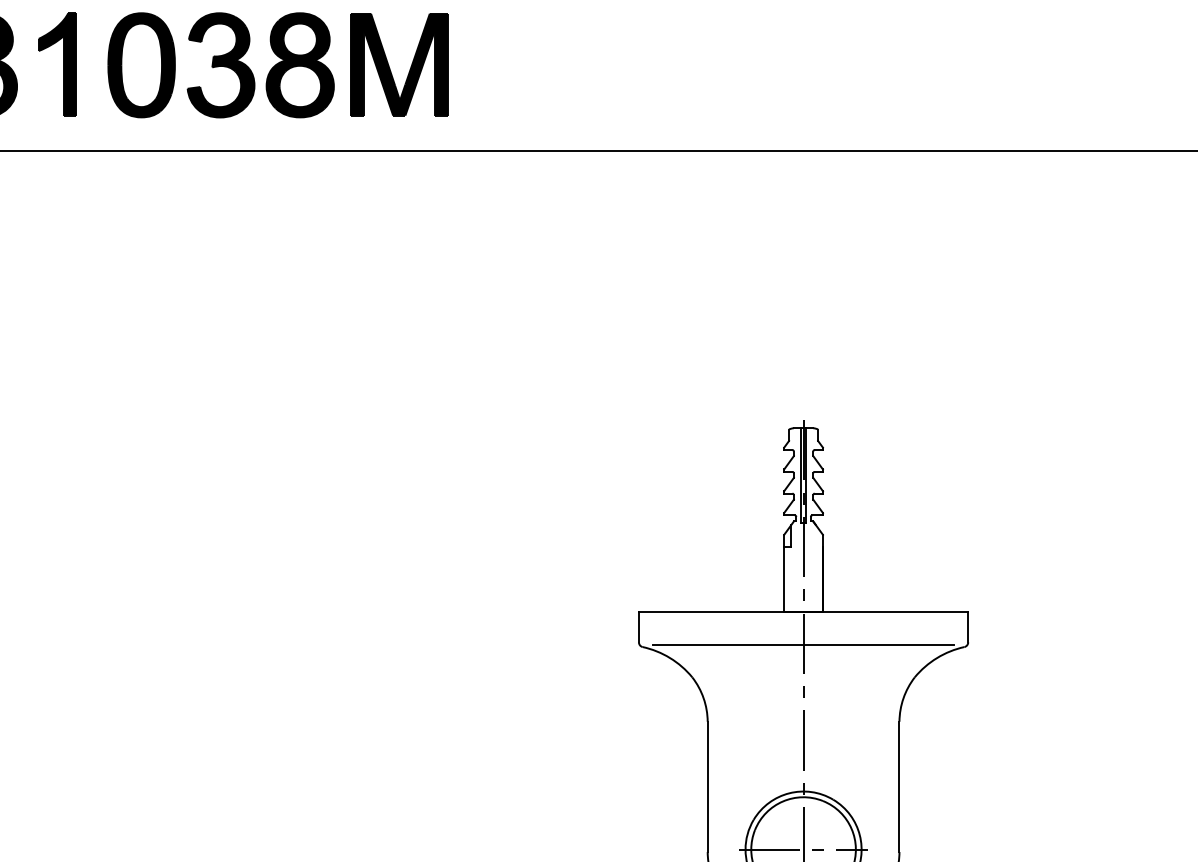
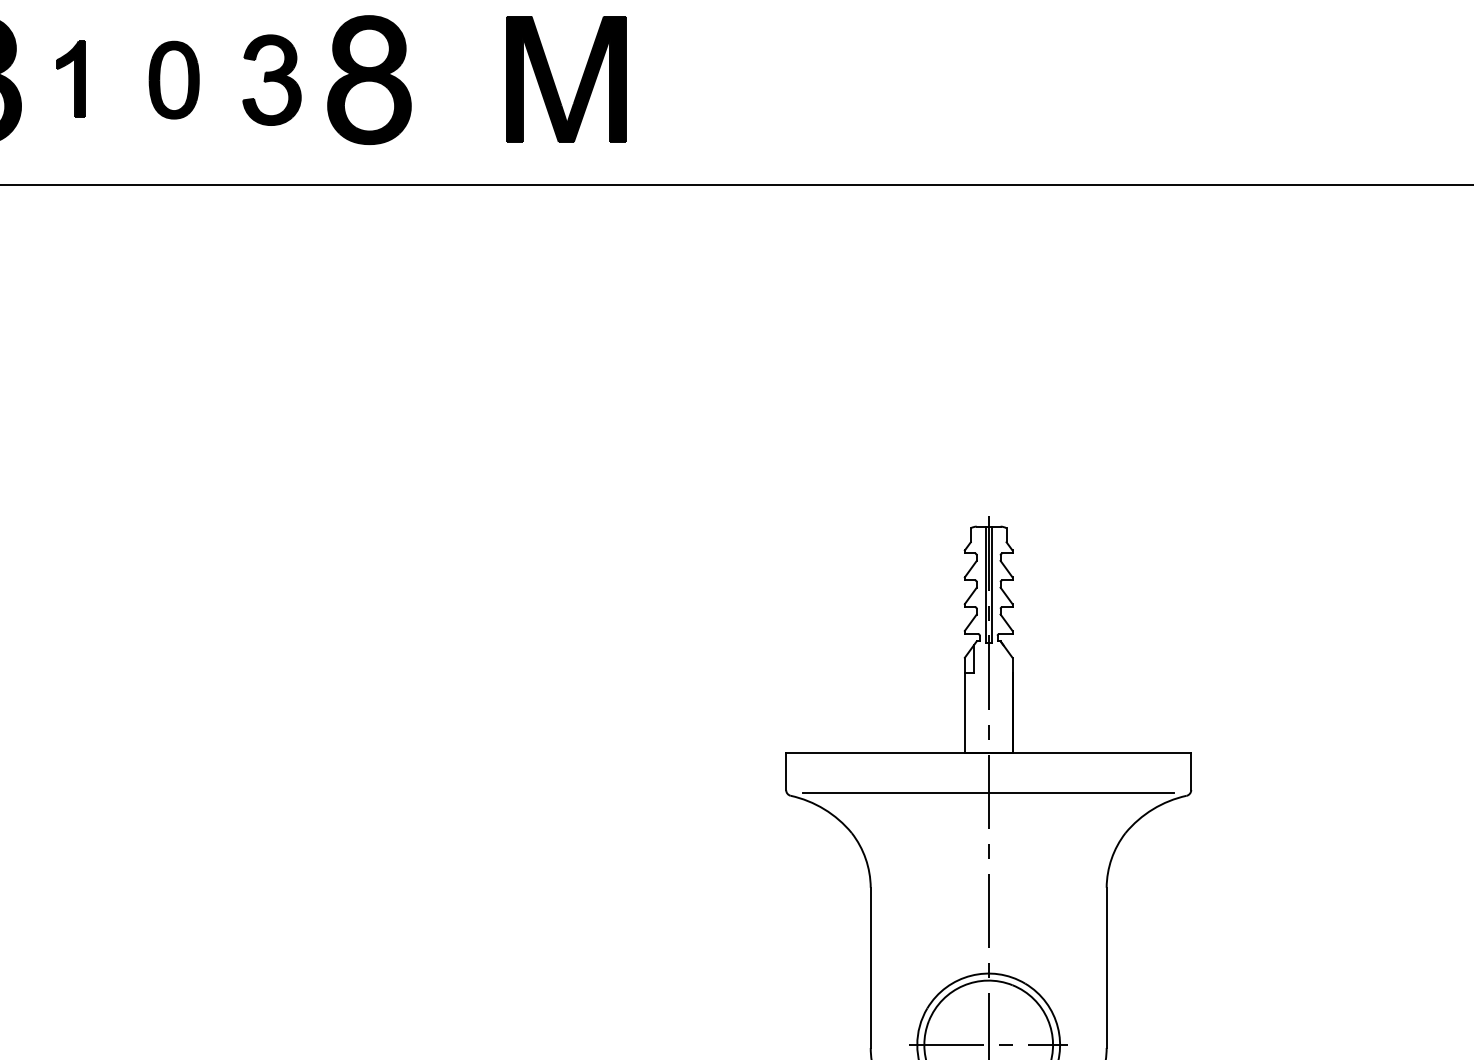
part: (57, 64) -> (70, 79), size x0.6
part: (141, 65) -> (174, 80), size x0.6
part: (220, 65) -> (271, 80), size x0.7
part: (390, 68) -> (555, 84), moved

